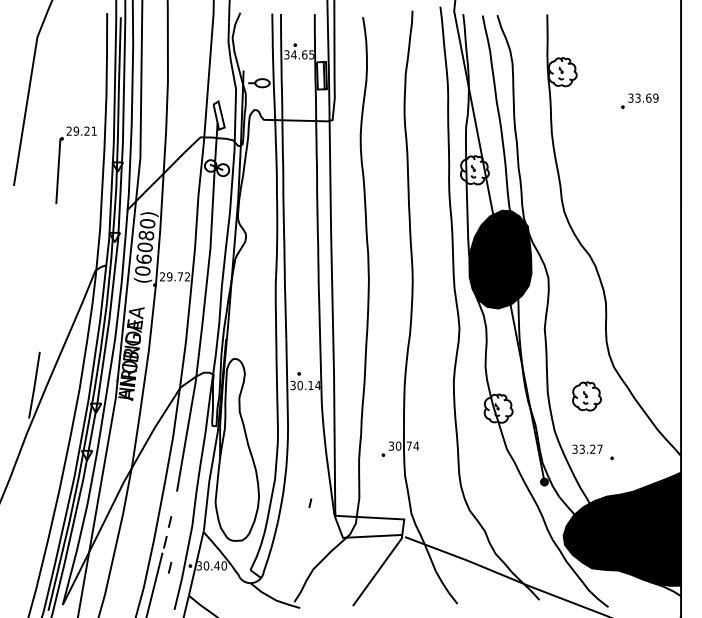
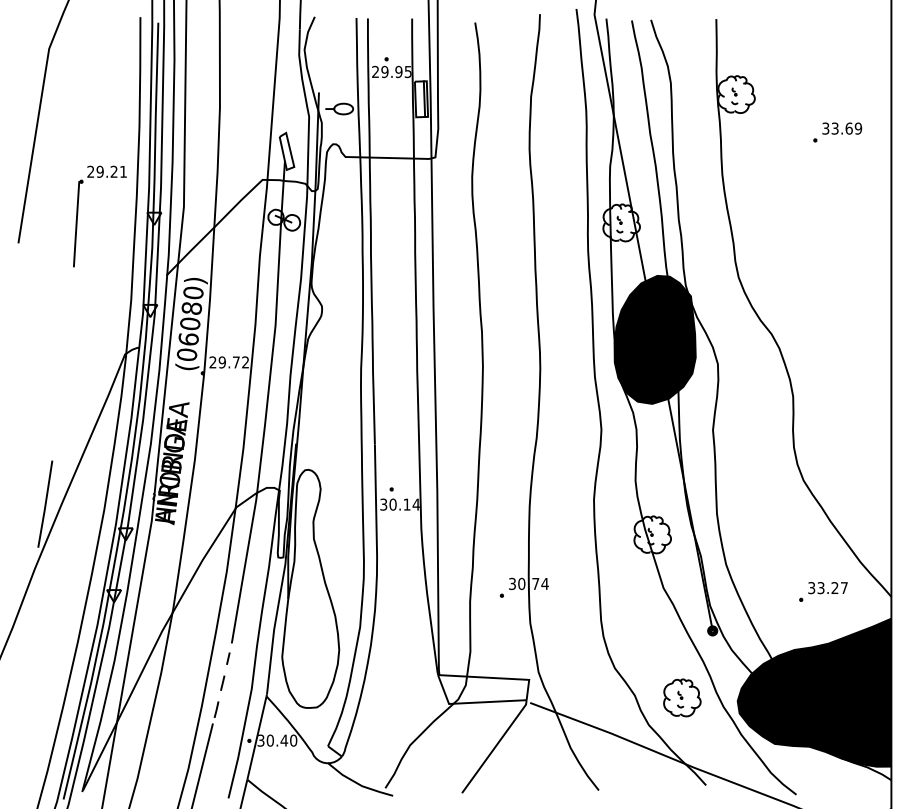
text: (295, 54) -> (387, 71), 34.65 -> 29.95
part: (587, 396) -> (682, 697), moved
text: (587, 449) -> (827, 588), moved
line: (310, 503) -> (228, 658), moved
line: (169, 567) -> (222, 742), removed

